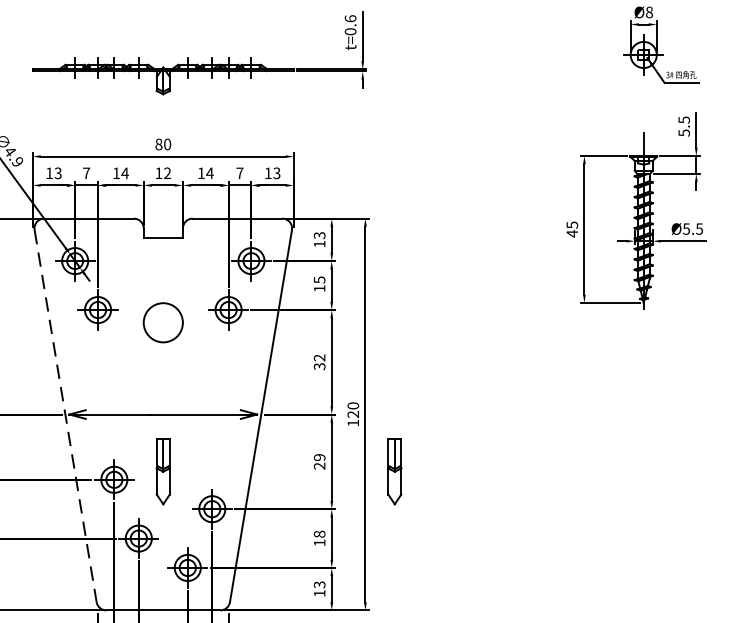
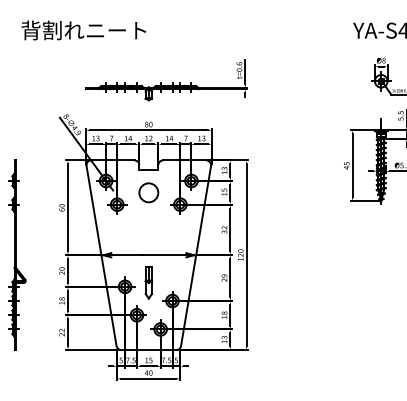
circle: (162, 322) -> (148, 192), moved
line: (65, 417) -> (101, 256), dashed -> solid
part: (394, 470) -> (260, 282), removed

